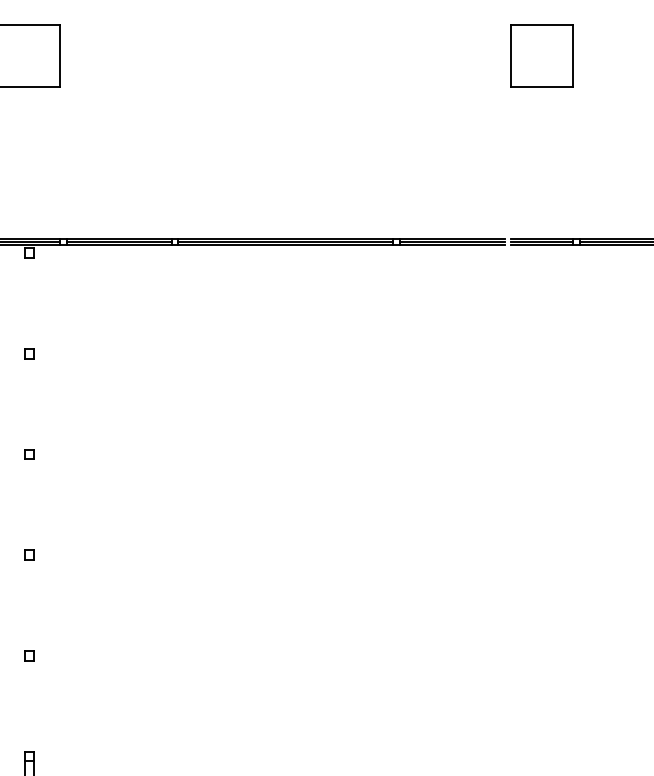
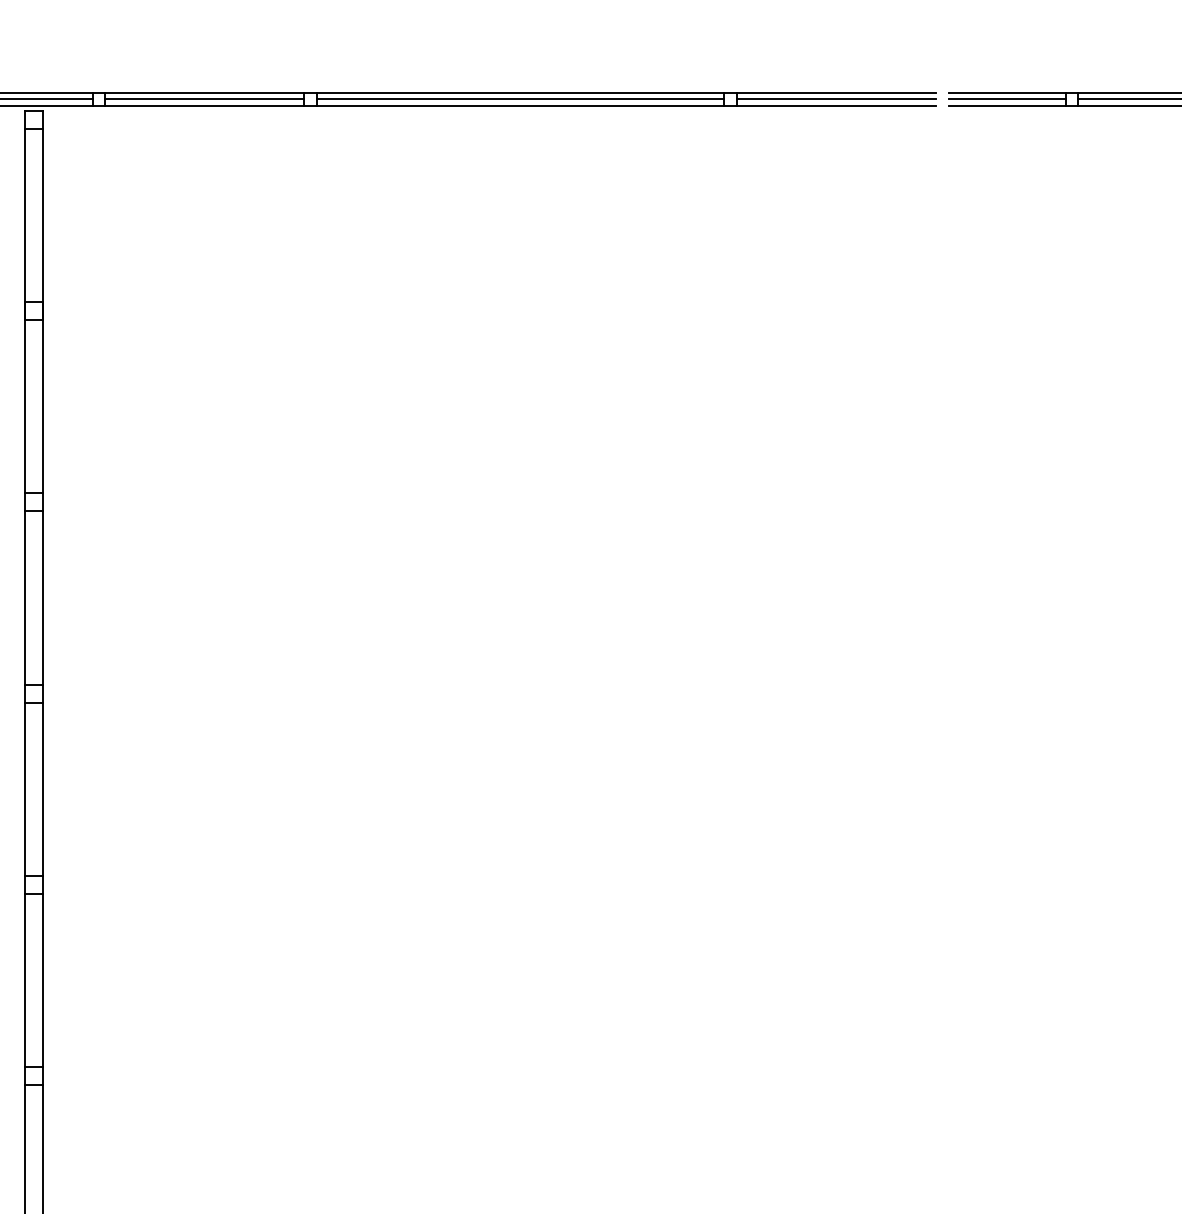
line: (24, 353) -> (24, 310), added
line: (34, 353) -> (43, 310), added
line: (24, 504) -> (24, 597), added
line: (34, 504) -> (43, 597), added
line: (24, 605) -> (24, 789), added
line: (34, 605) -> (43, 789), added
line: (24, 705) -> (24, 978), added
line: (34, 705) -> (43, 978), added

